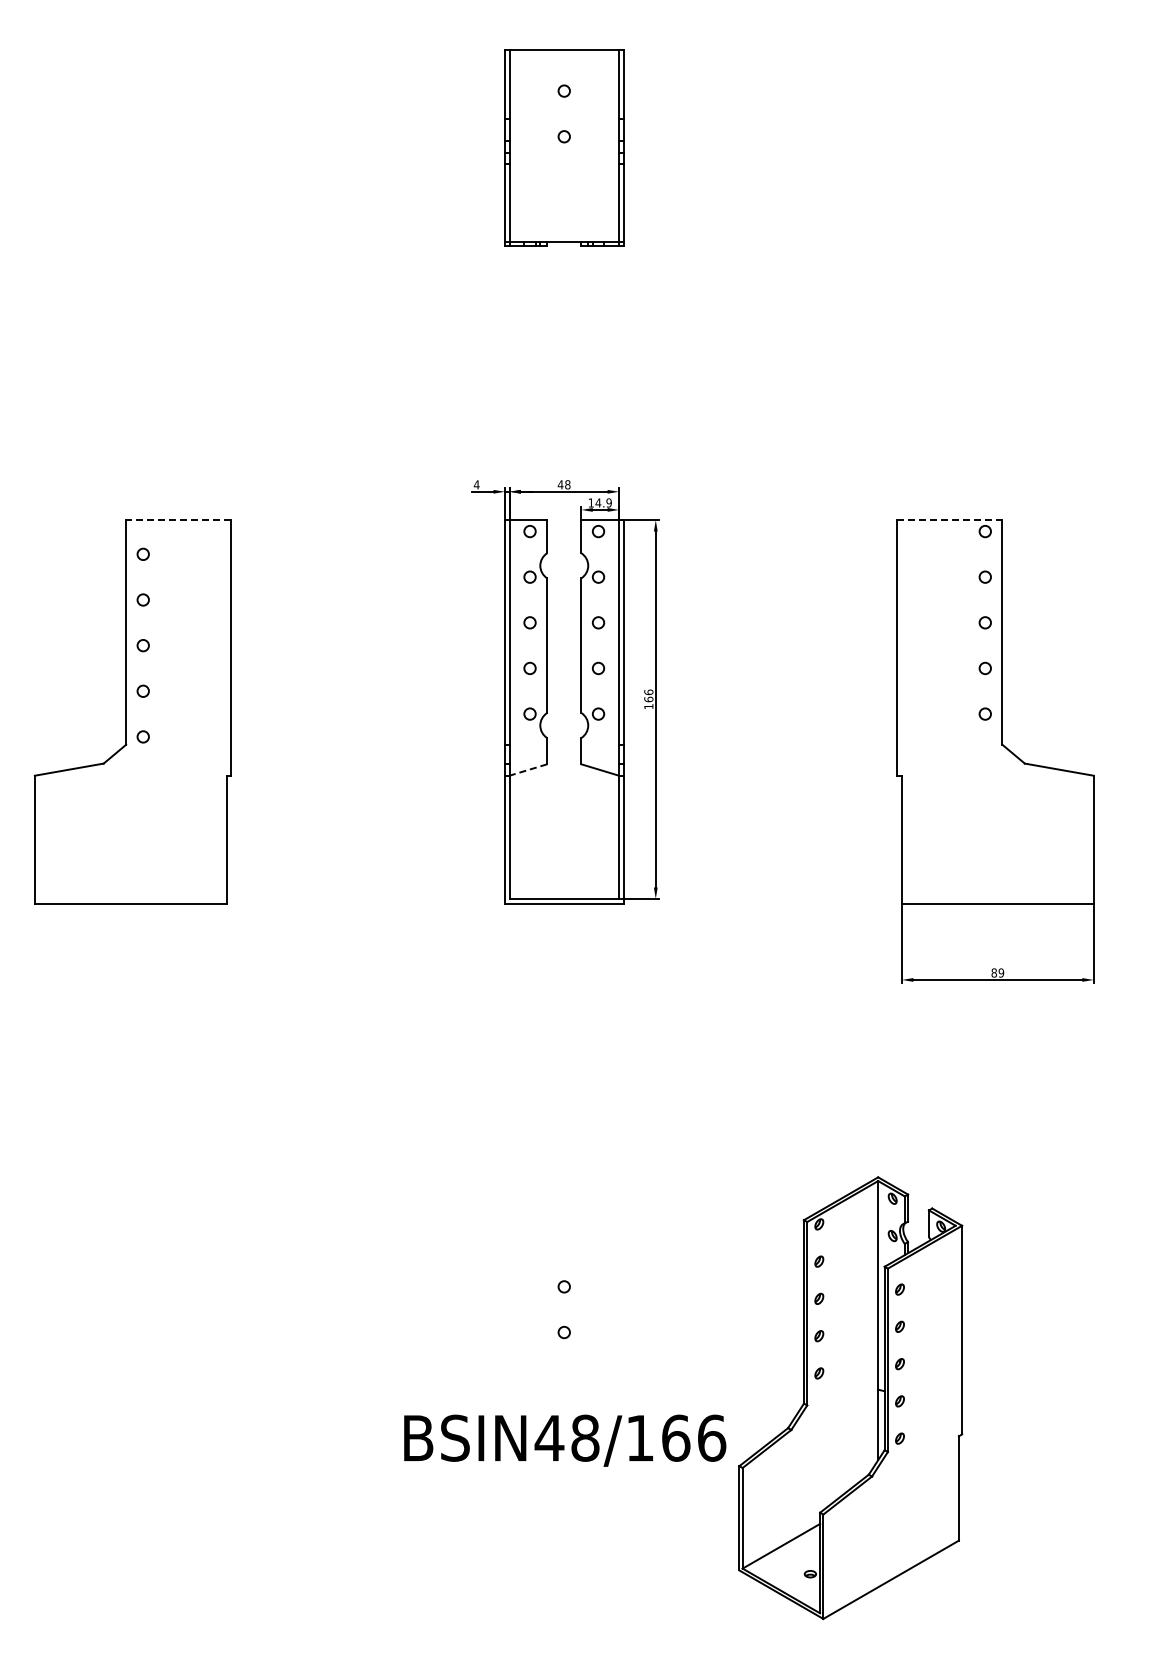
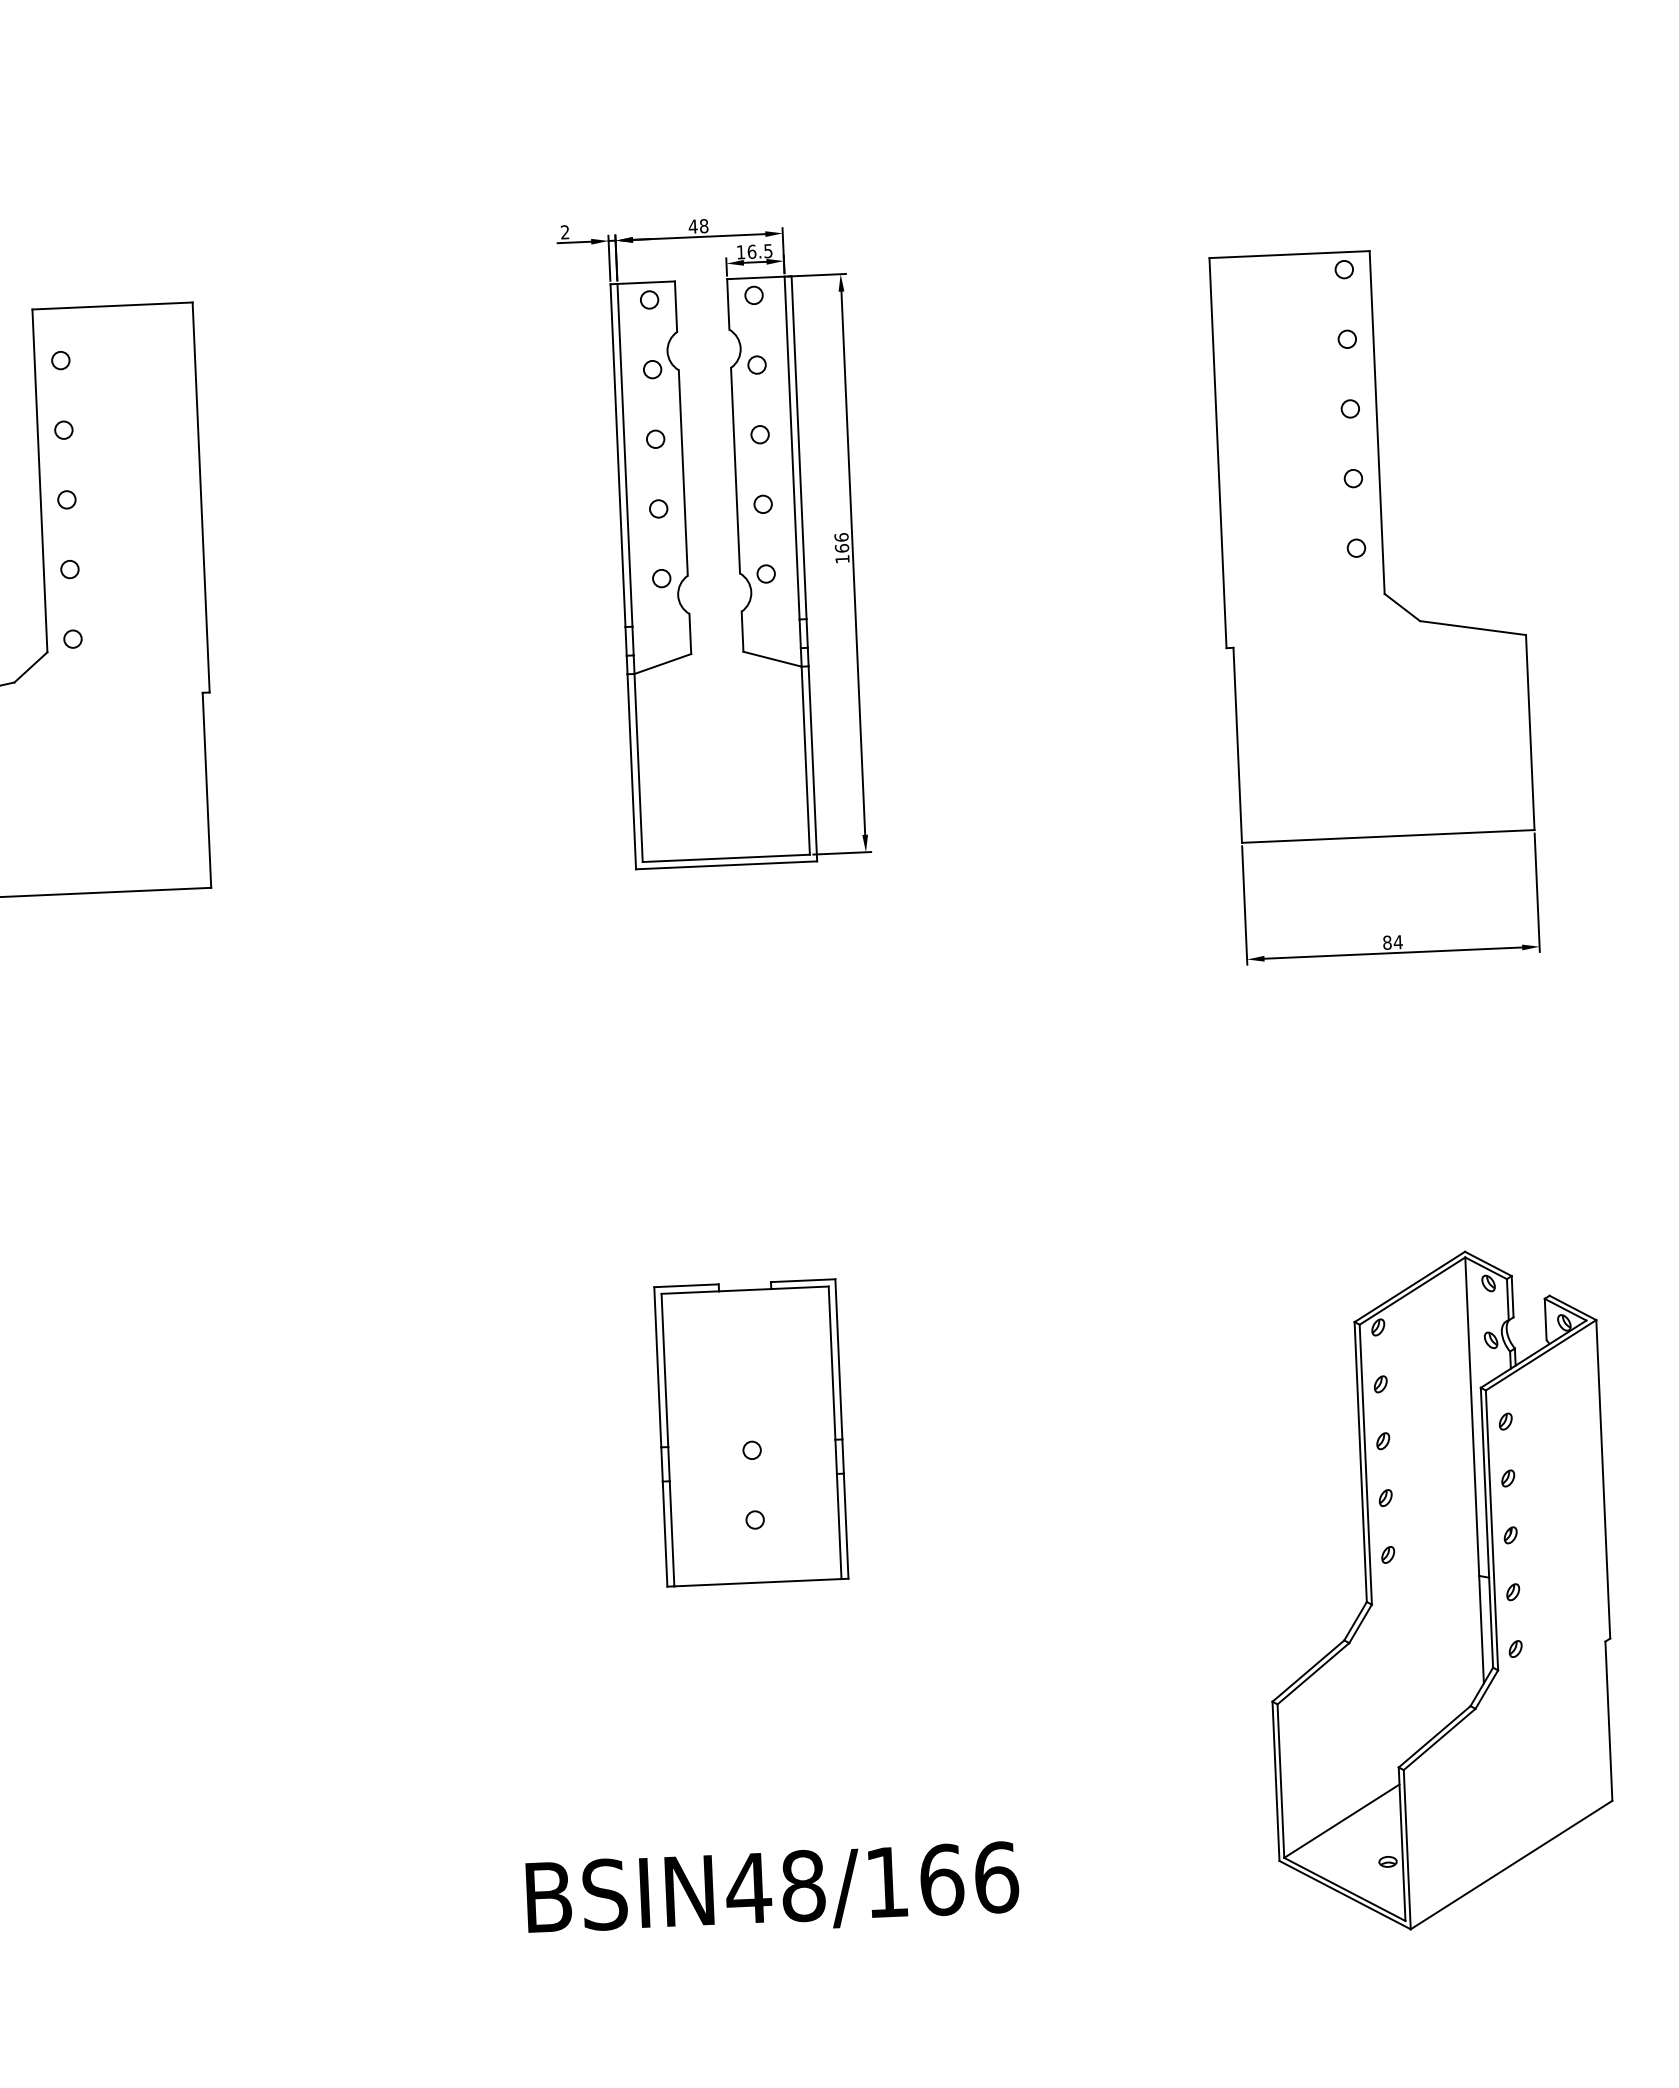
text: (476, 484) -> (564, 231), 4 -> 2
text: (603, 502) -> (759, 250), 14.9 -> 16.5
line: (178, 520) -> (112, 306), dashed -> solid
line: (950, 520) -> (1290, 255), dashed -> solid
line: (528, 770) -> (663, 664), dashed -> solid
text: (1001, 972) -> (1398, 941), 89 -> 84
part: (564, 1275) -> (751, 1432), added
part: (850, 1398) -> (1437, 1591), moved
text: (565, 1440) -> (773, 1890), moved

